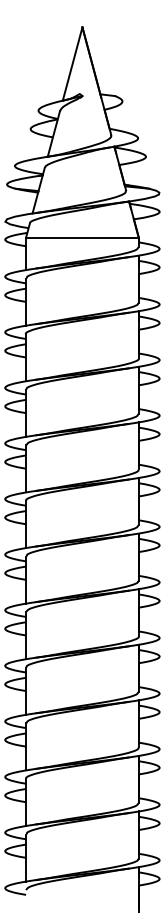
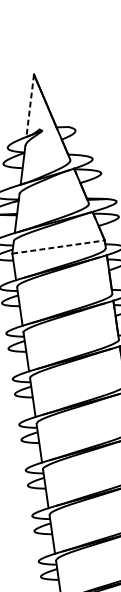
line: (72, 64) -> (30, 106), solid -> dashed
line: (82, 237) -> (58, 246), solid -> dashed

